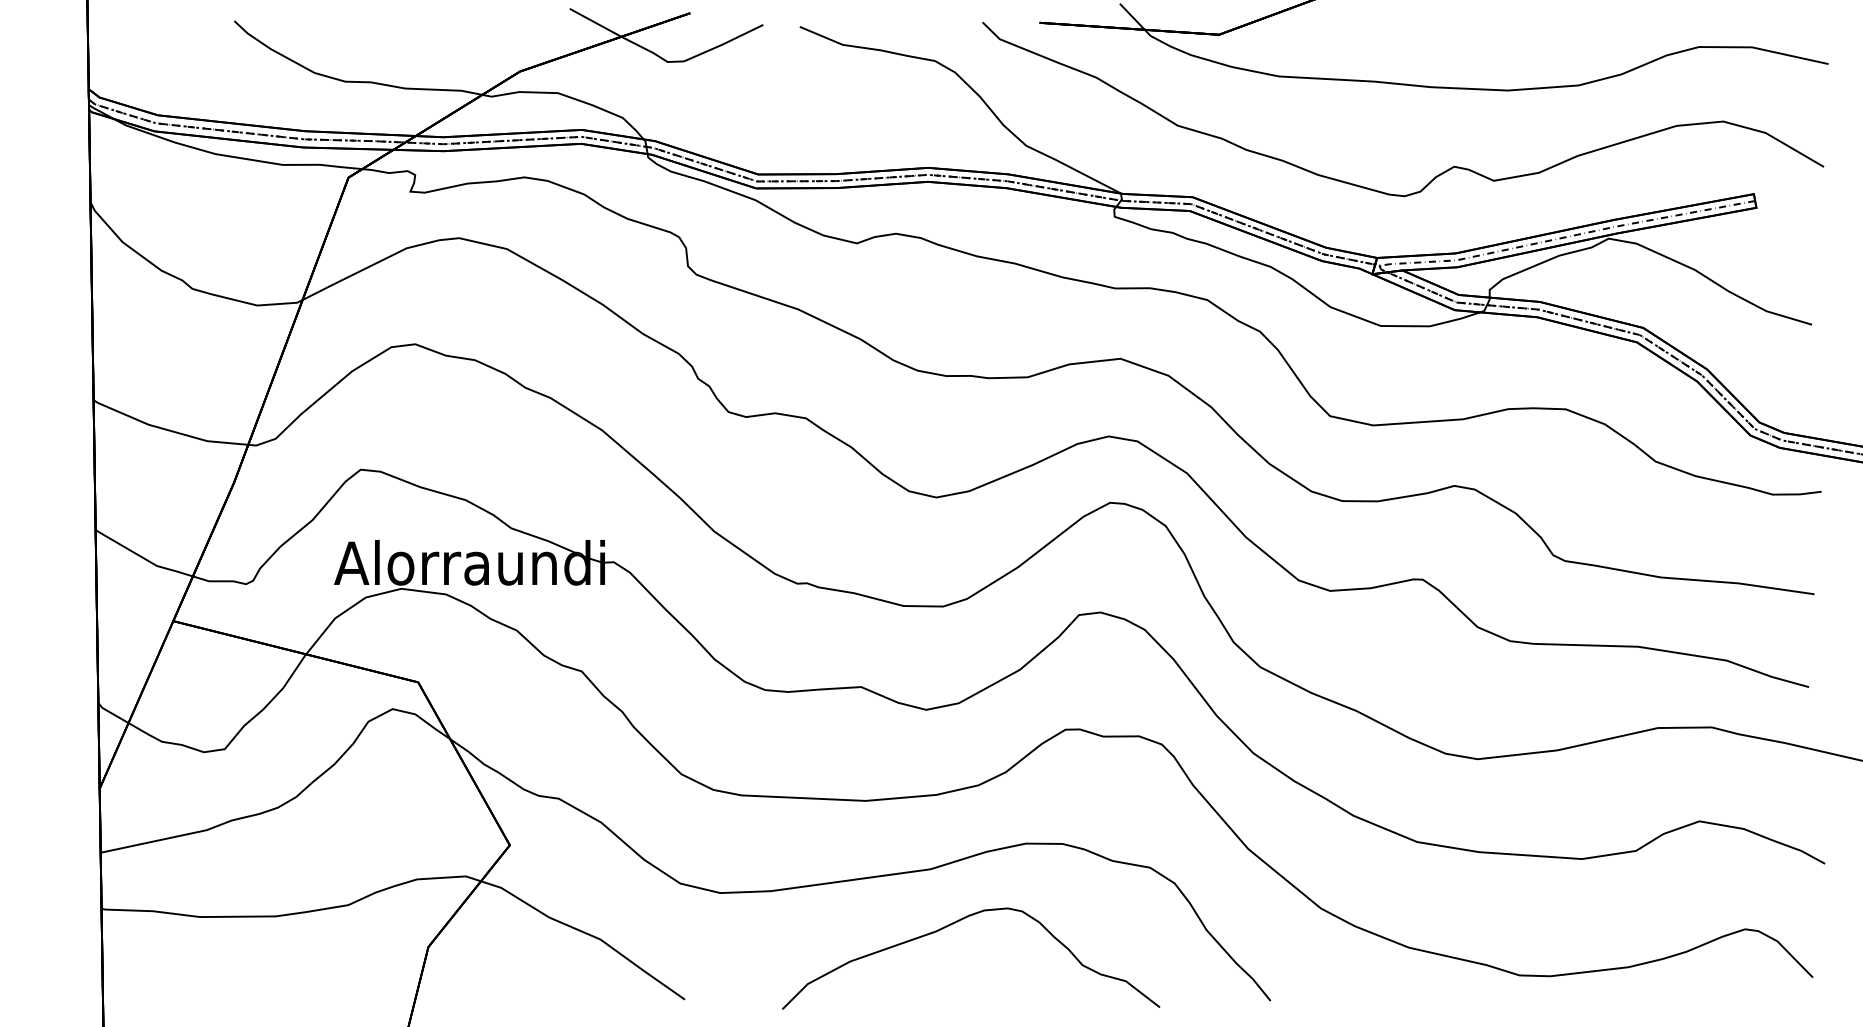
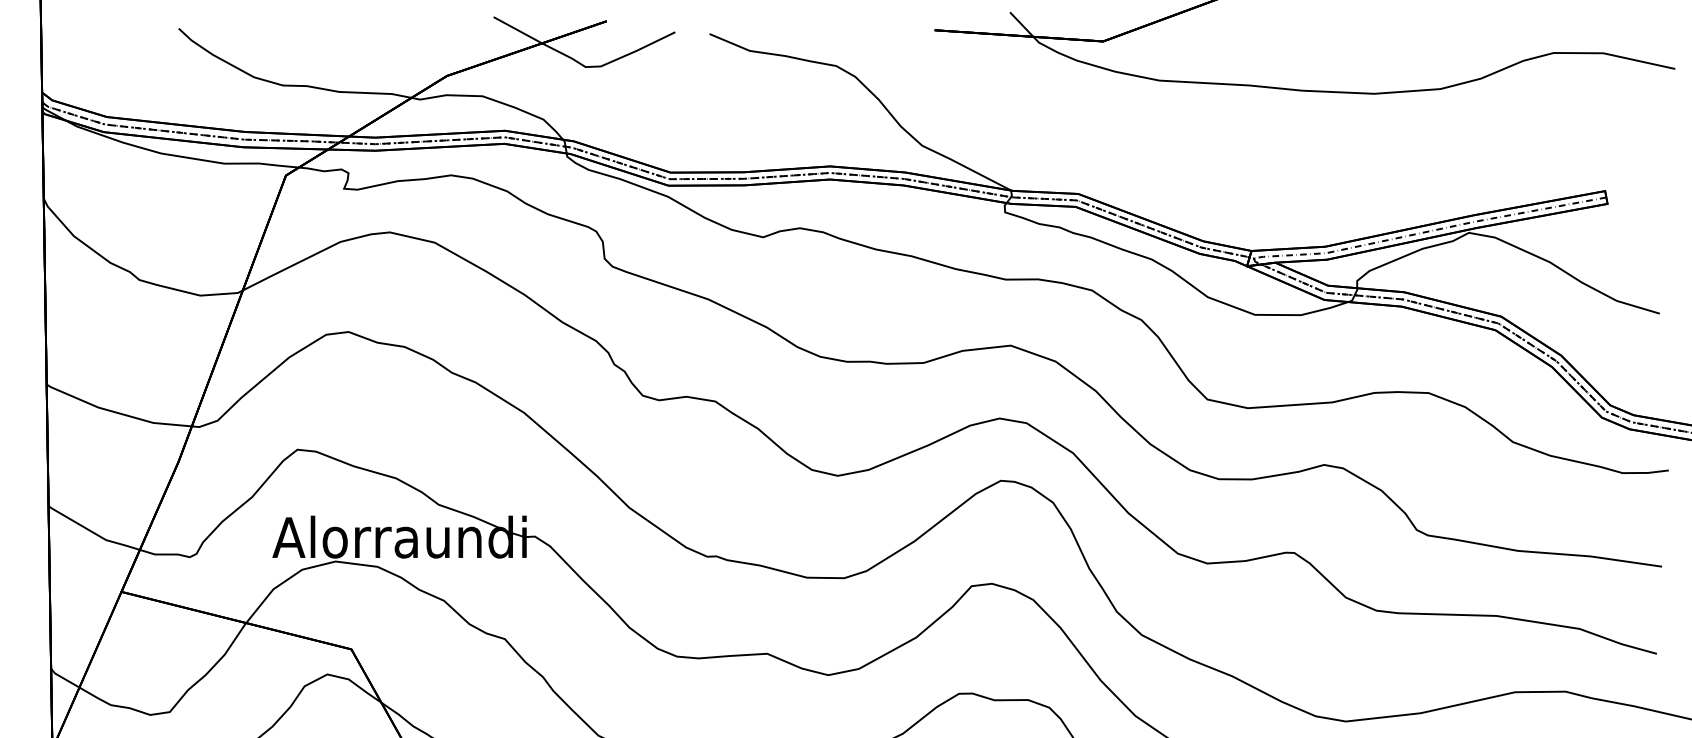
curve: (1441, 172) -> (1311, 170), removed

